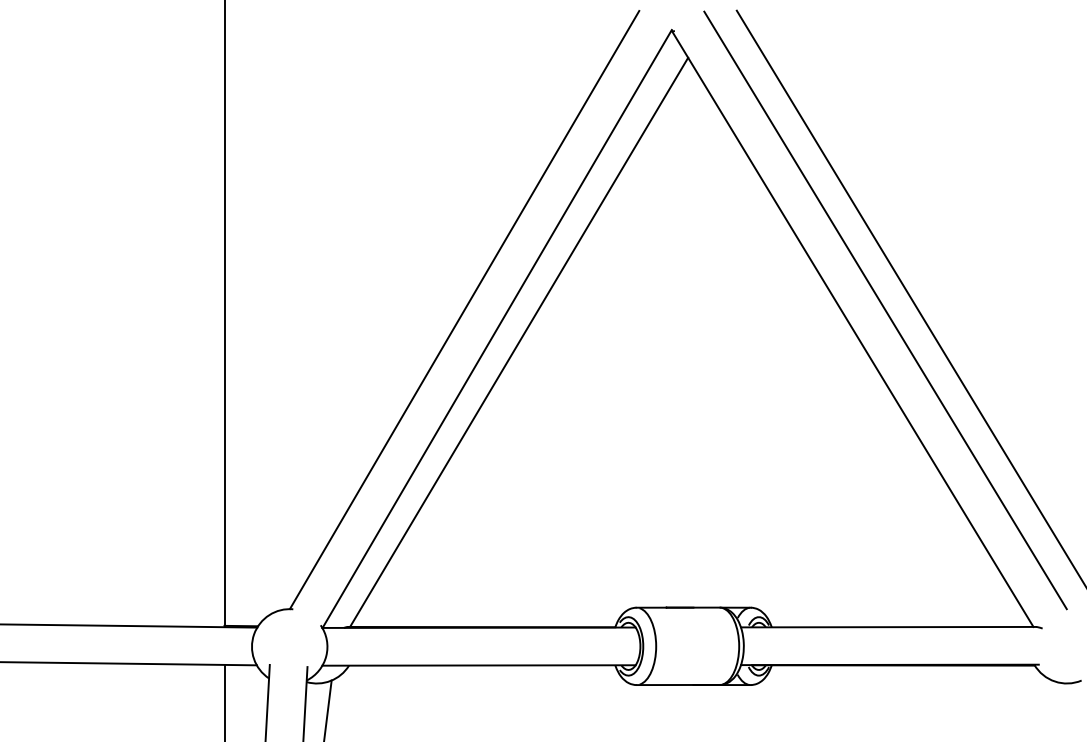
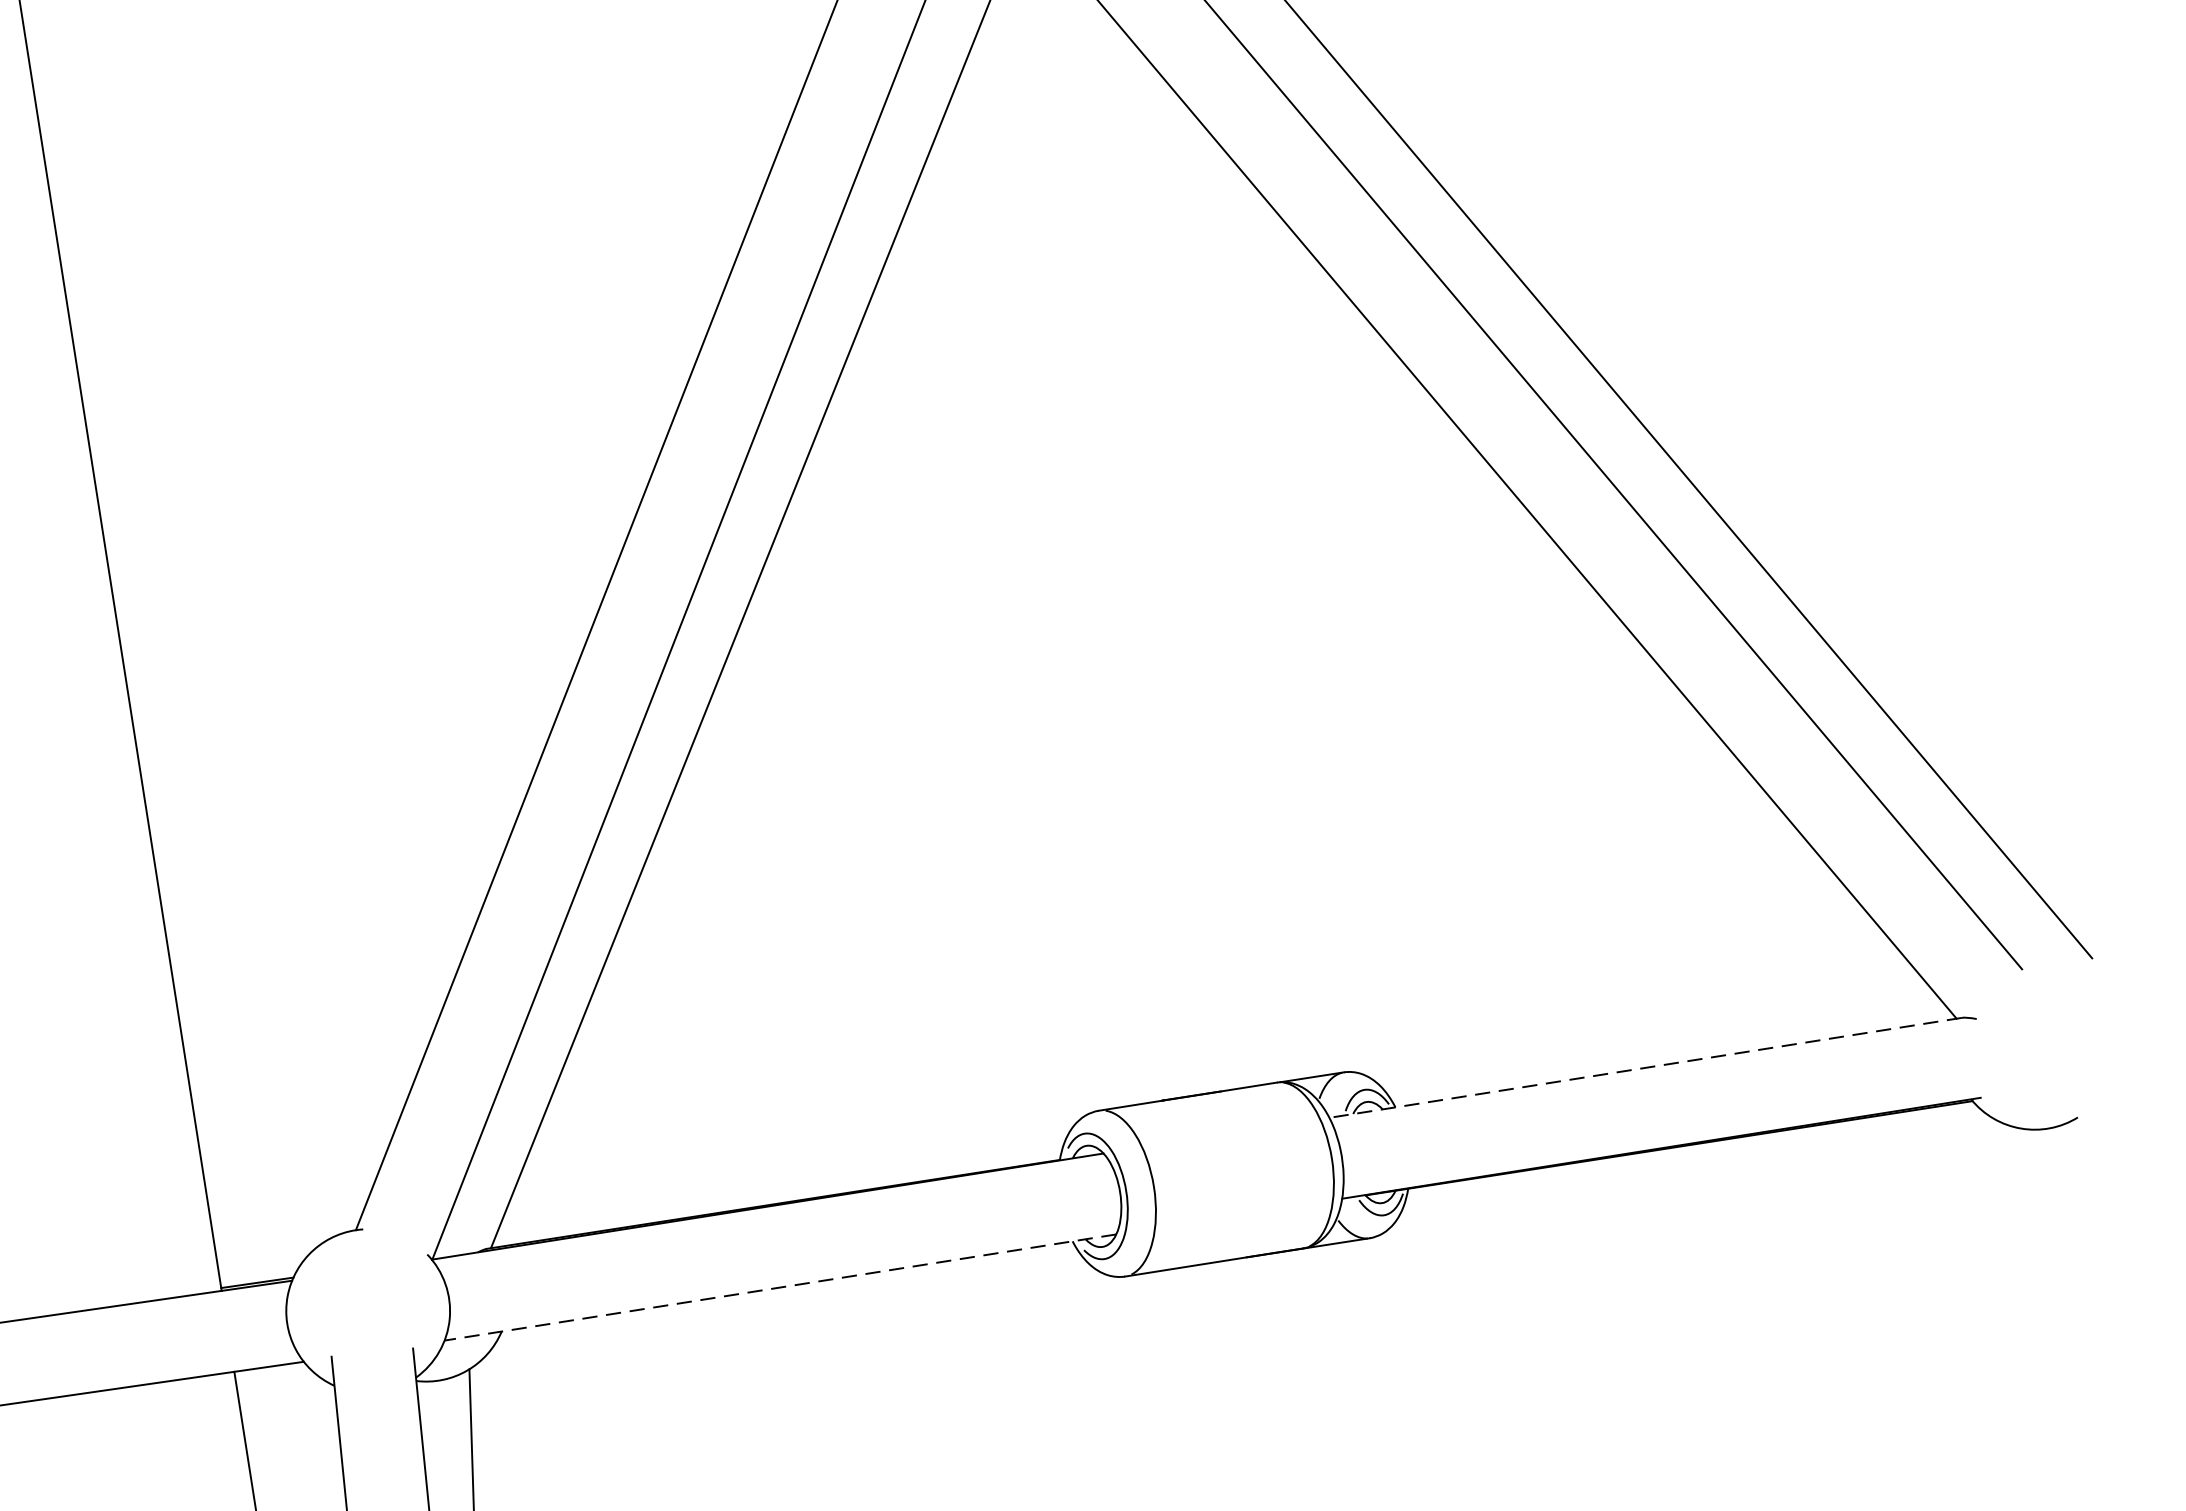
line: (887, 627) -> (1643, 1068), solid -> dashed
line: (479, 665) -> (781, 1287), solid -> dashed

